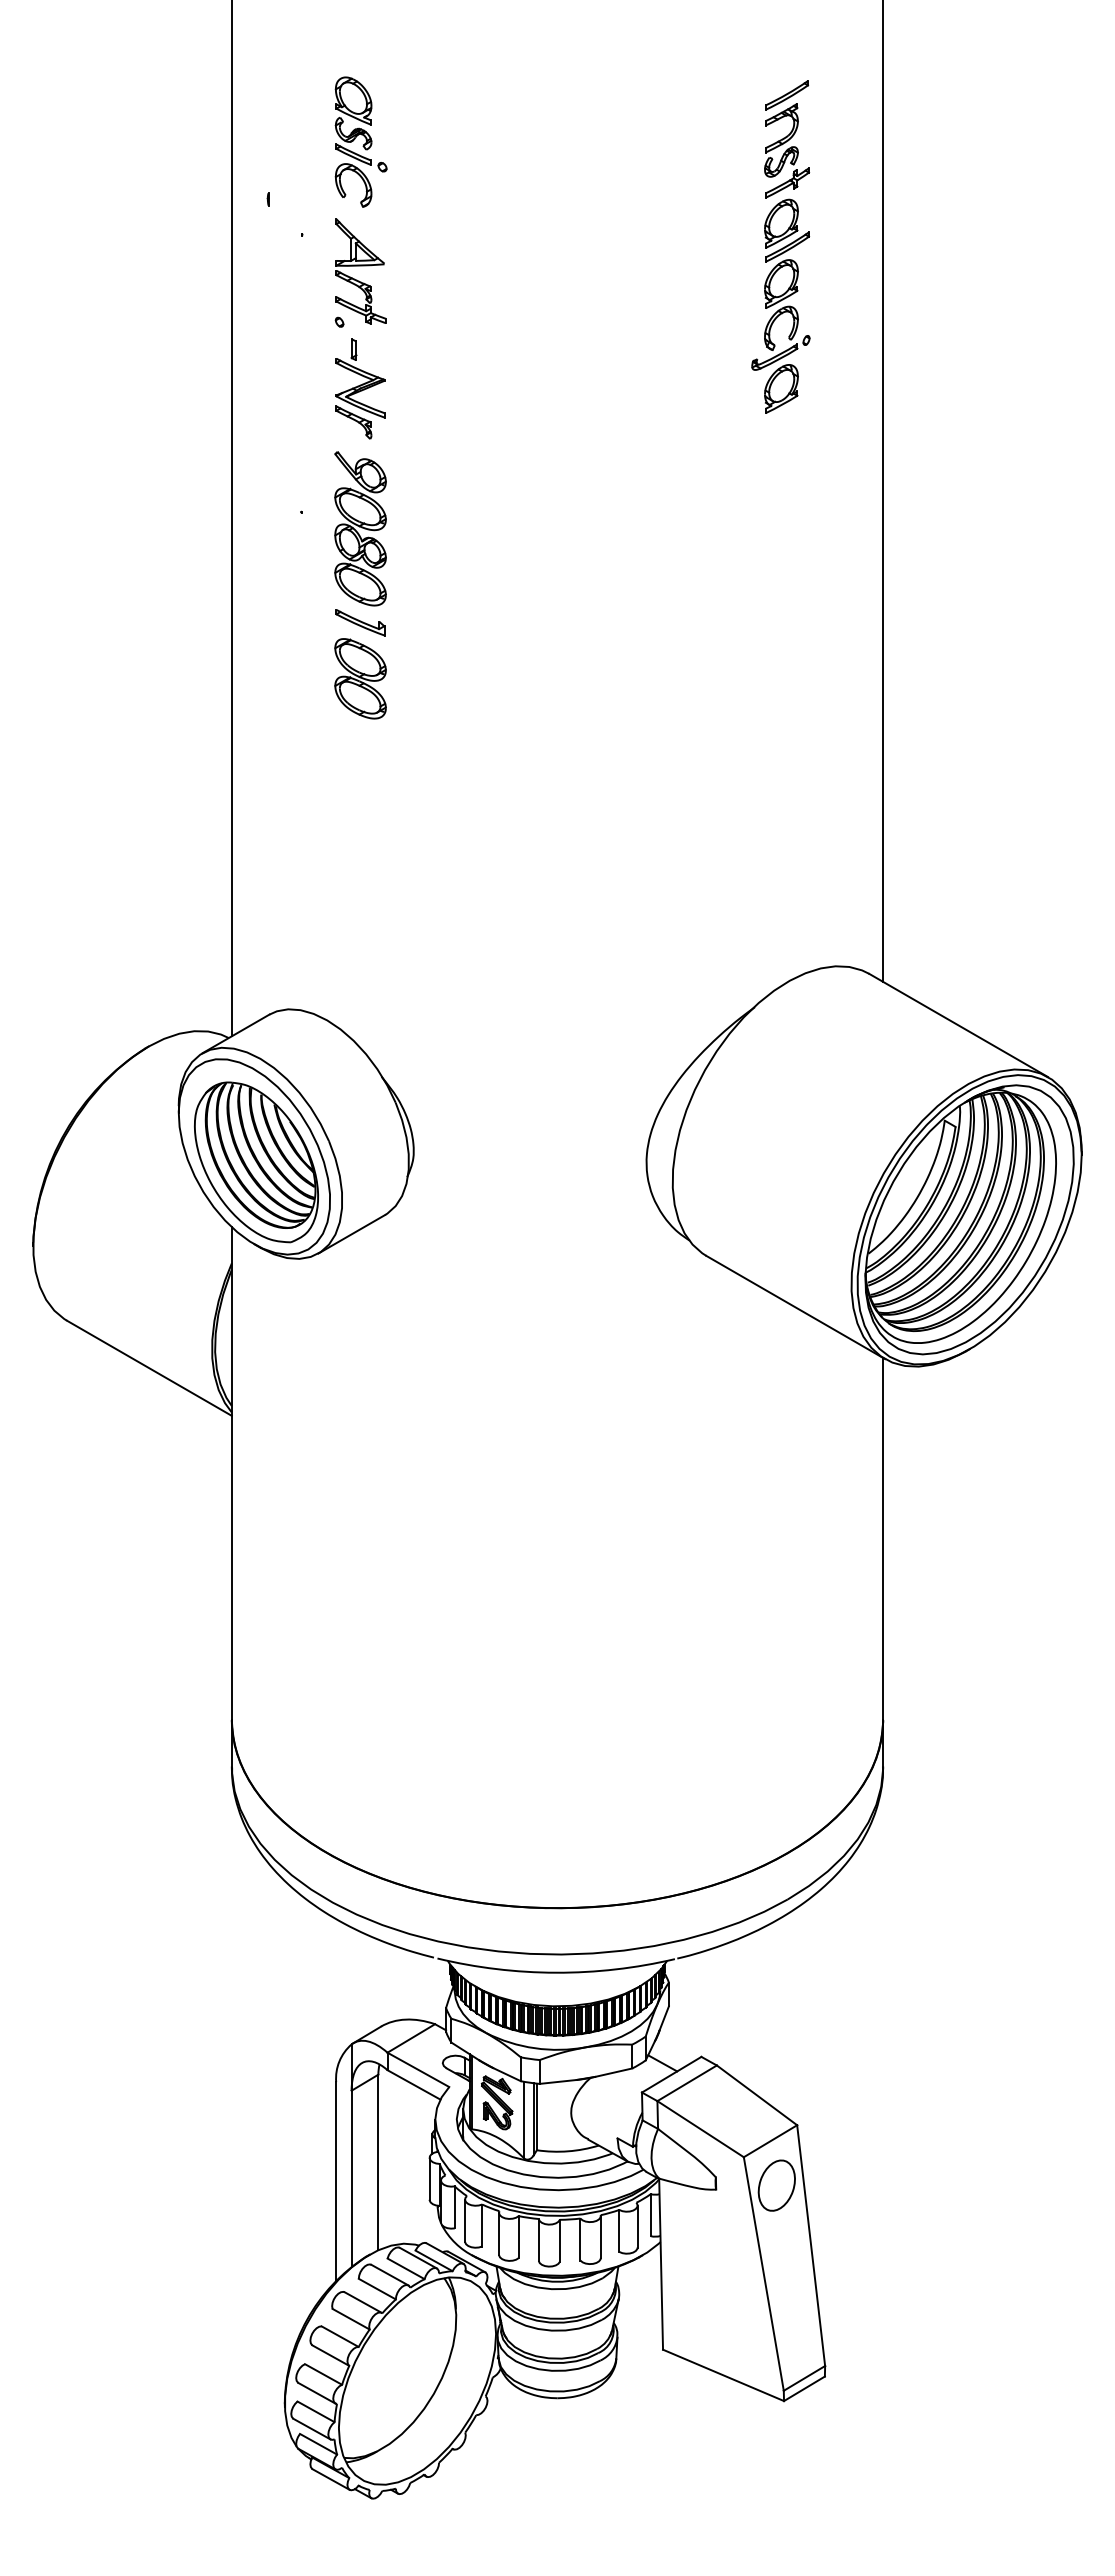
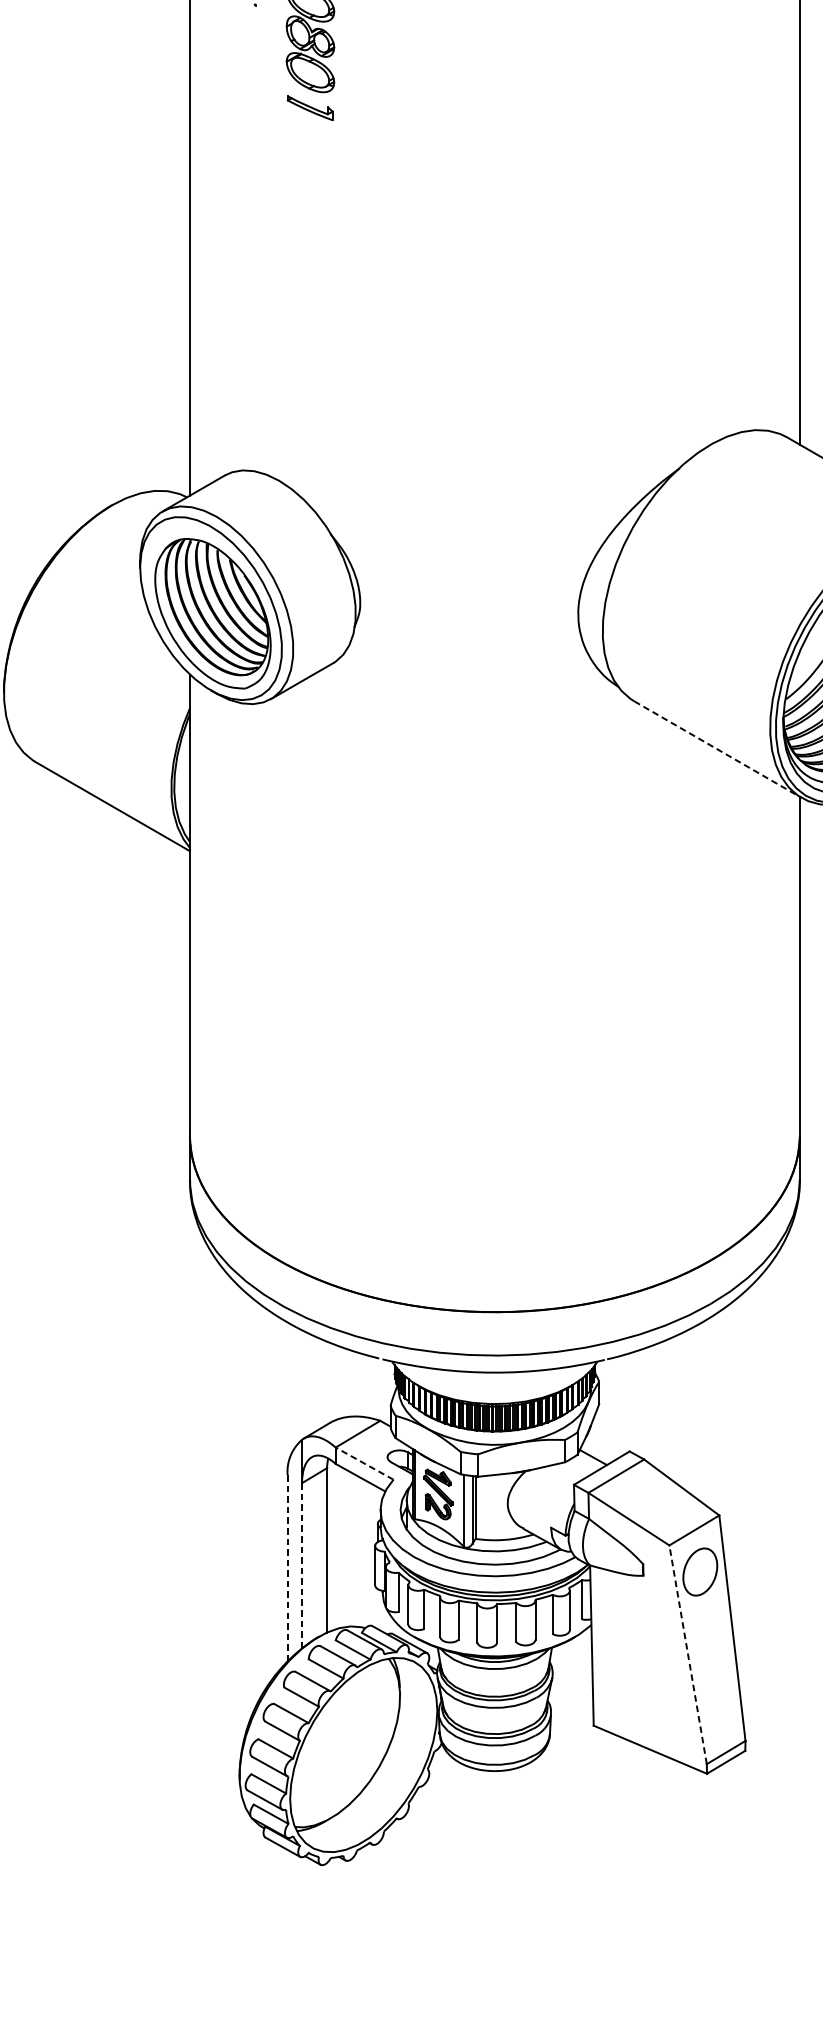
part: (360, 678) -> (310, 160), removed
line: (796, 1307) -> (718, 749), solid -> dashed
line: (417, 2069) -> (363, 1463), solid -> dashed
line: (351, 2179) -> (301, 1566), solid -> dashed
line: (336, 2182) -> (287, 1569), solid -> dashed
line: (763, 2273) -> (687, 1654), solid -> dashed

